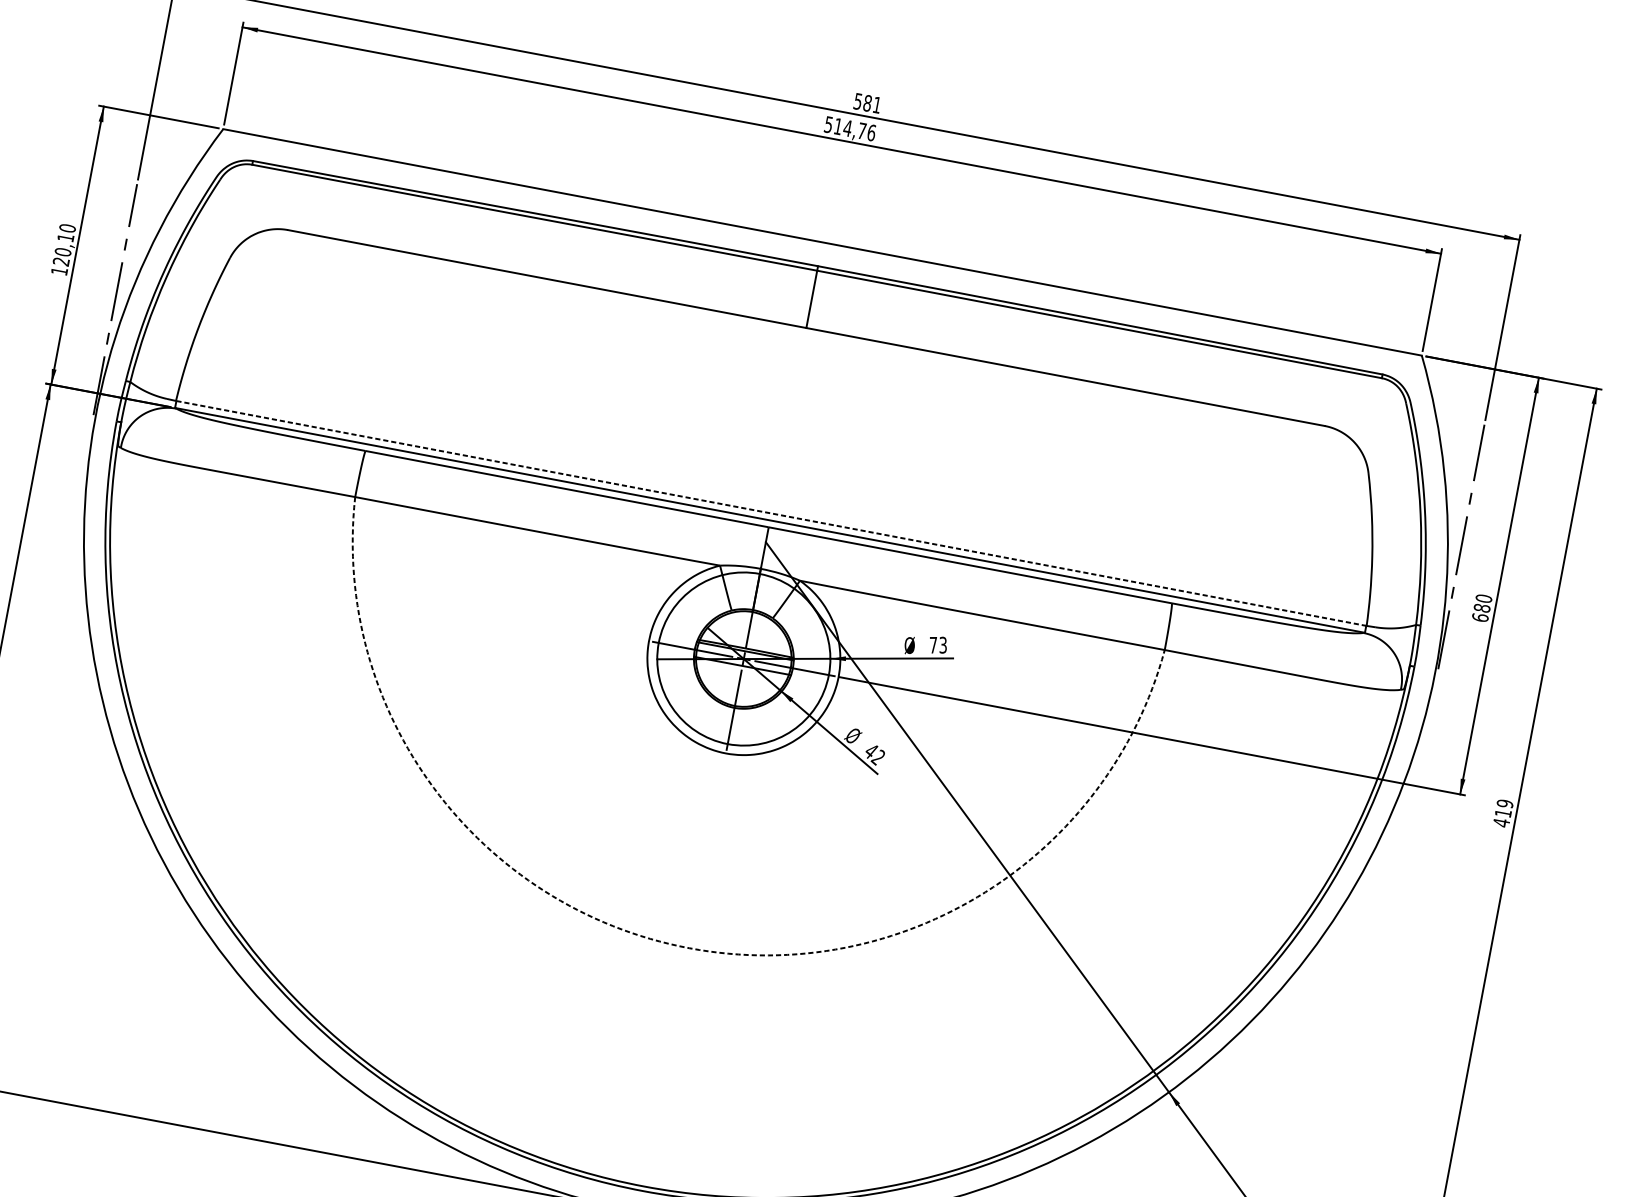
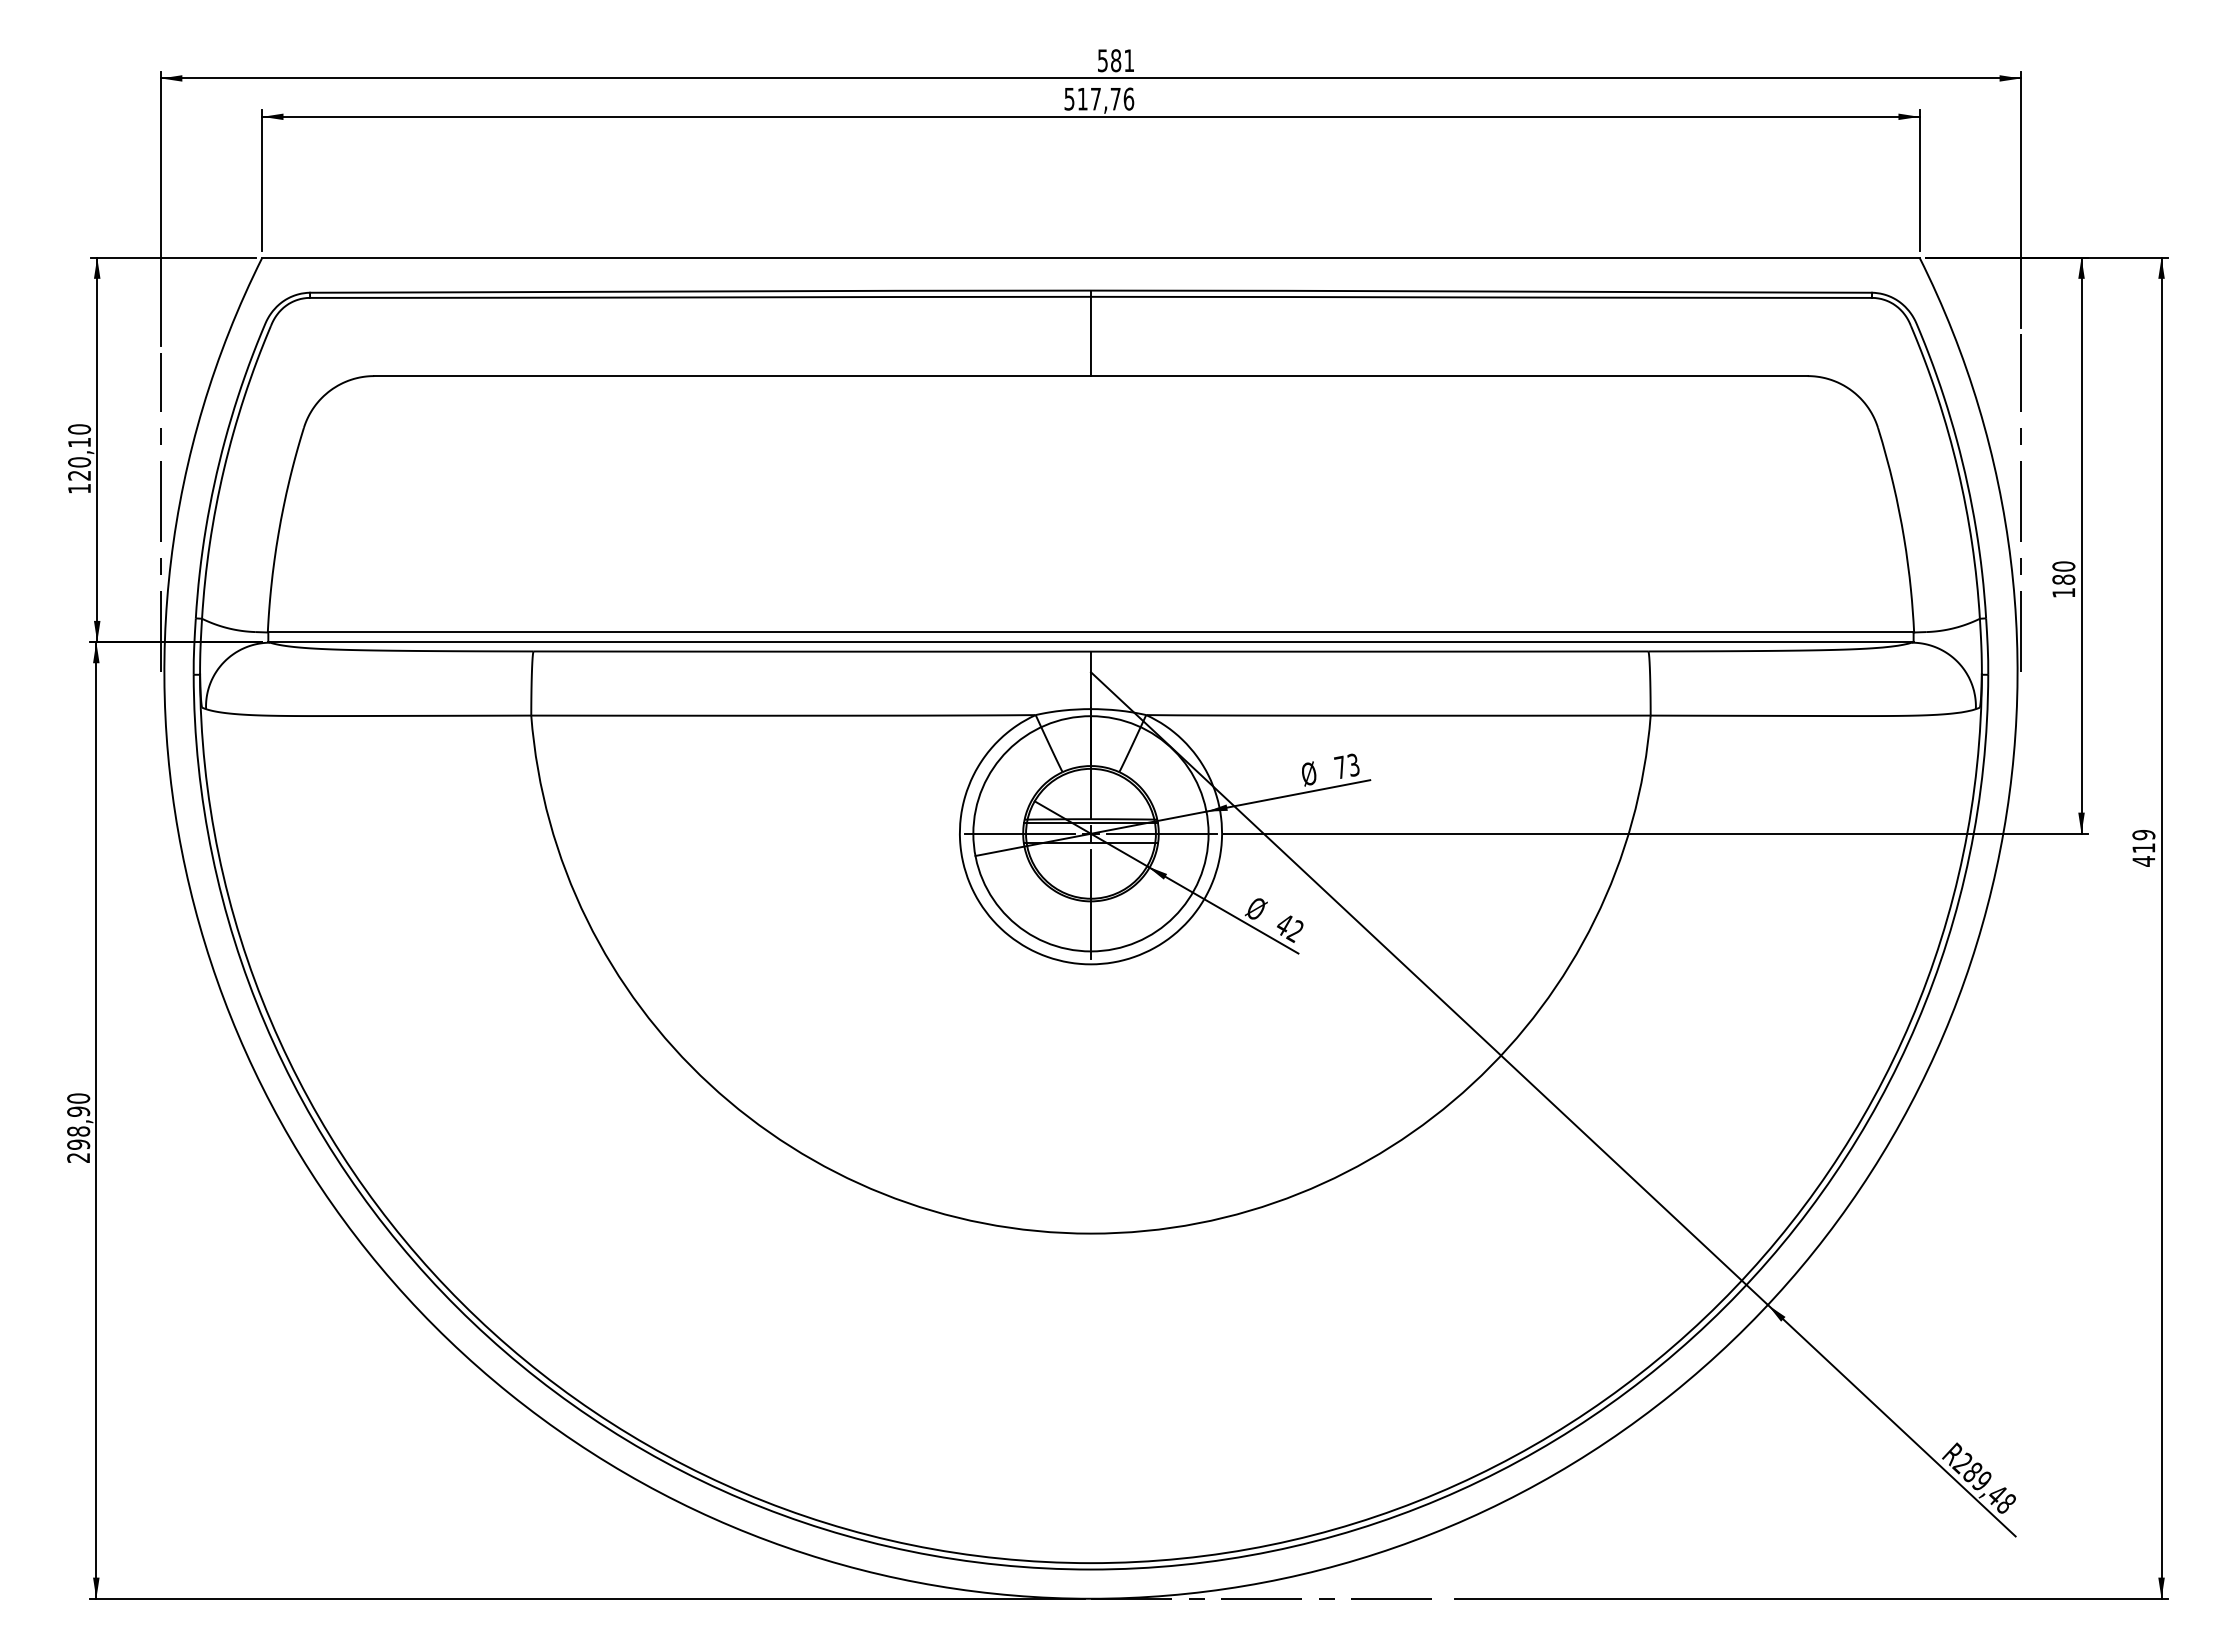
text: (847, 128) -> (1095, 99), 514,76 -> 517,76
line: (770, 513) -> (1090, 632), dashed -> solid
text: (1480, 617) -> (2063, 592), 680 -> 180
arc: (688, 948) -> (1090, 1233), dashed -> solid

